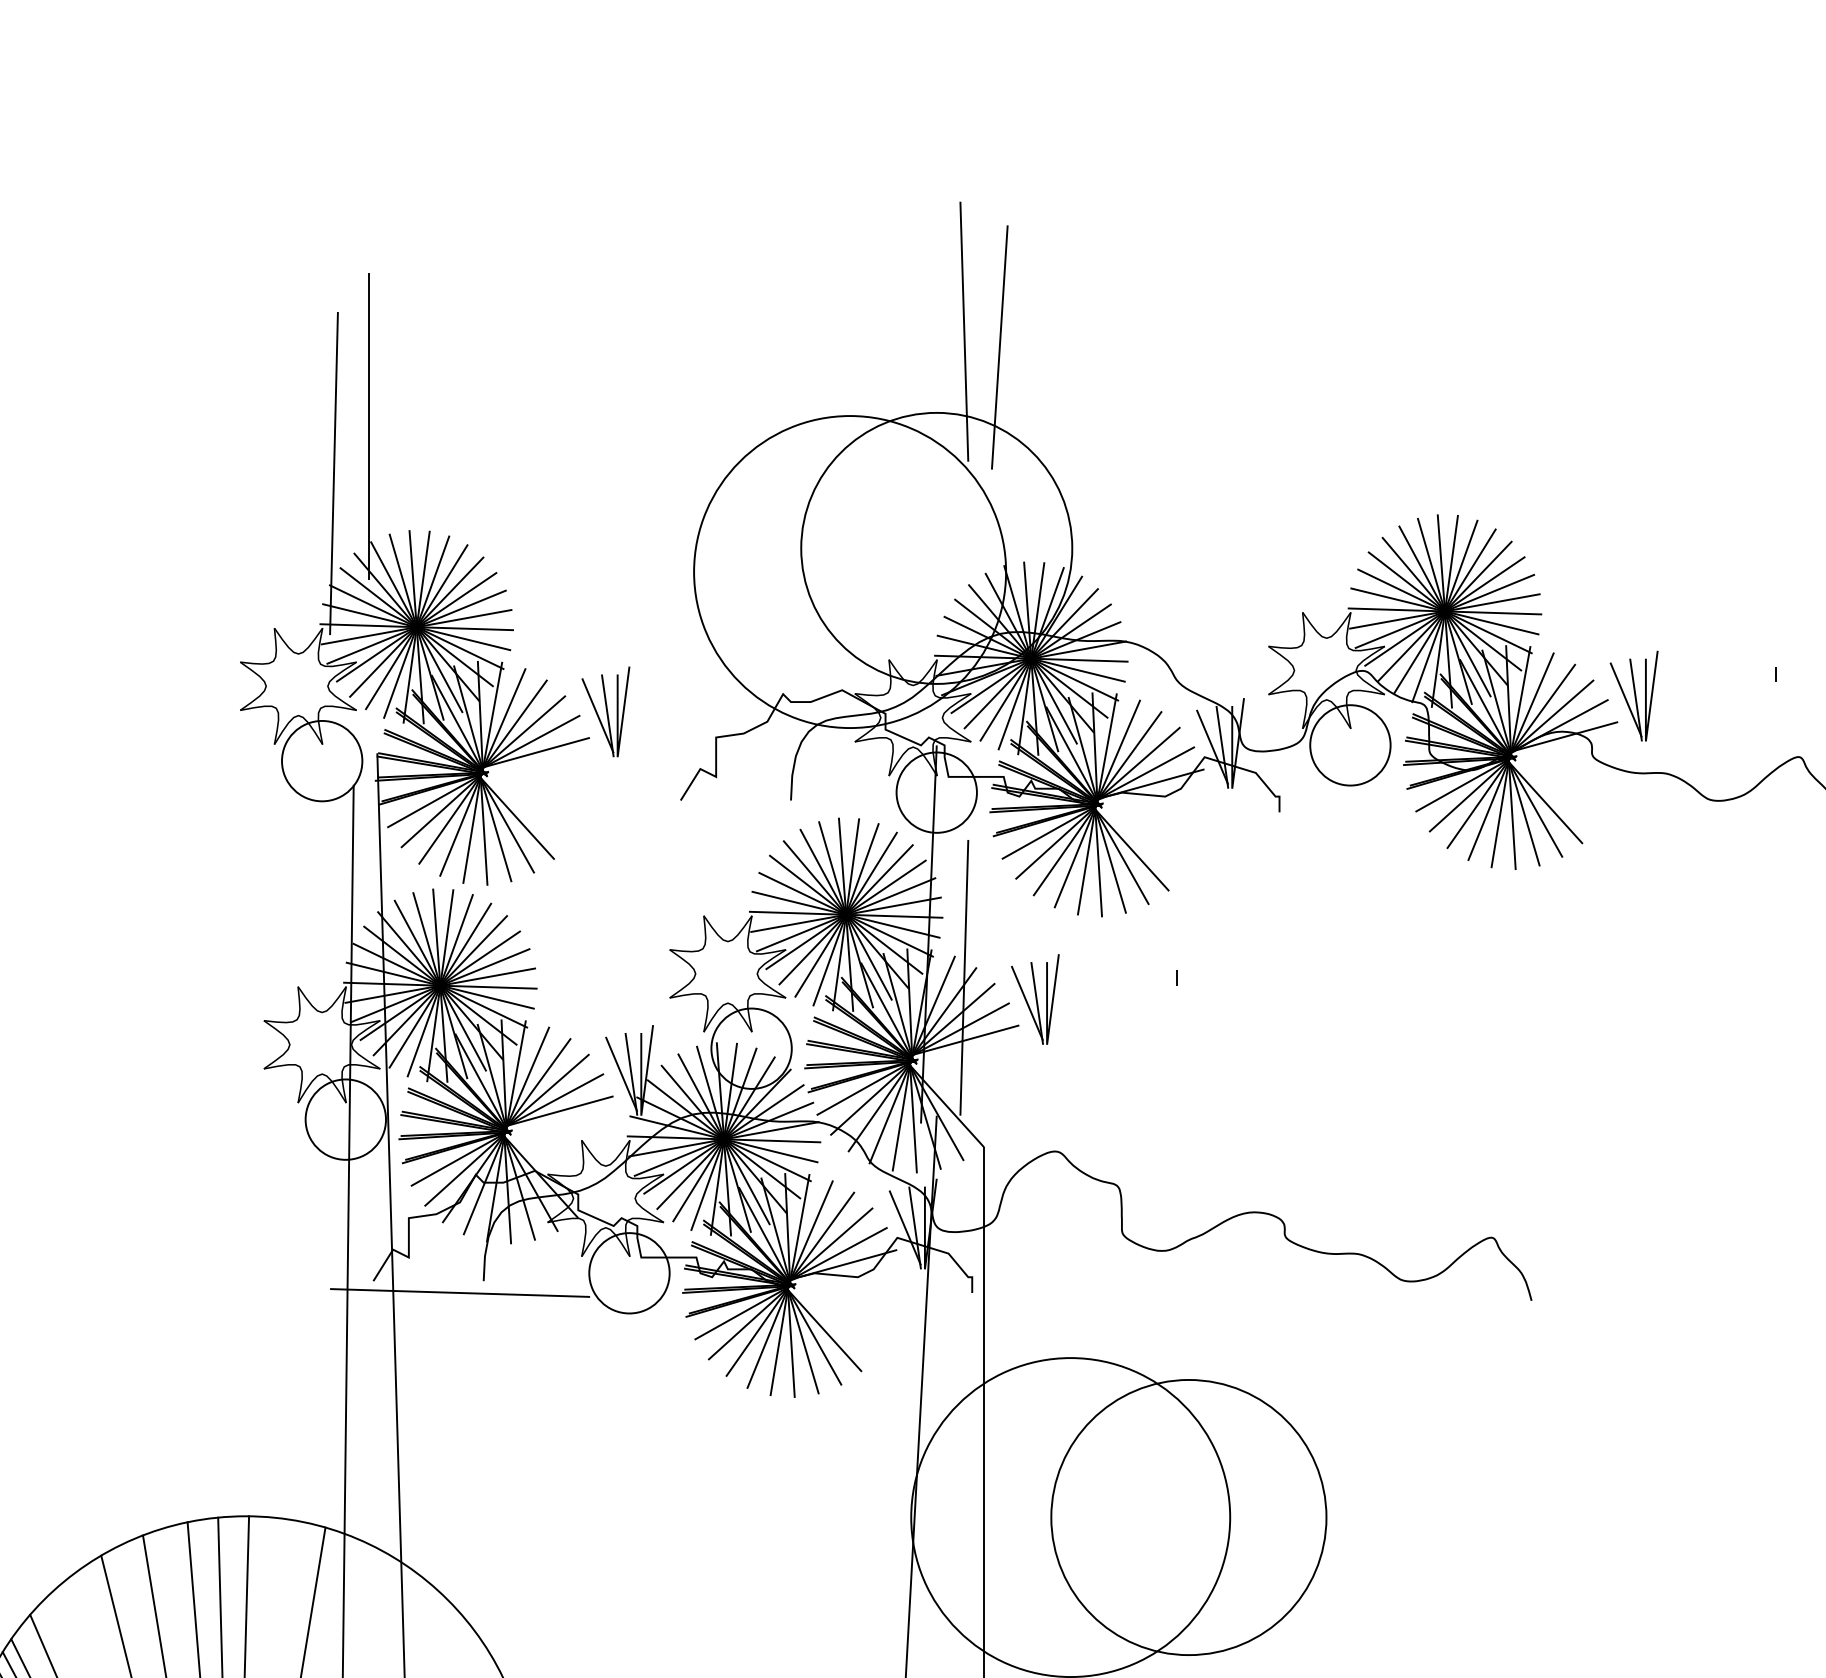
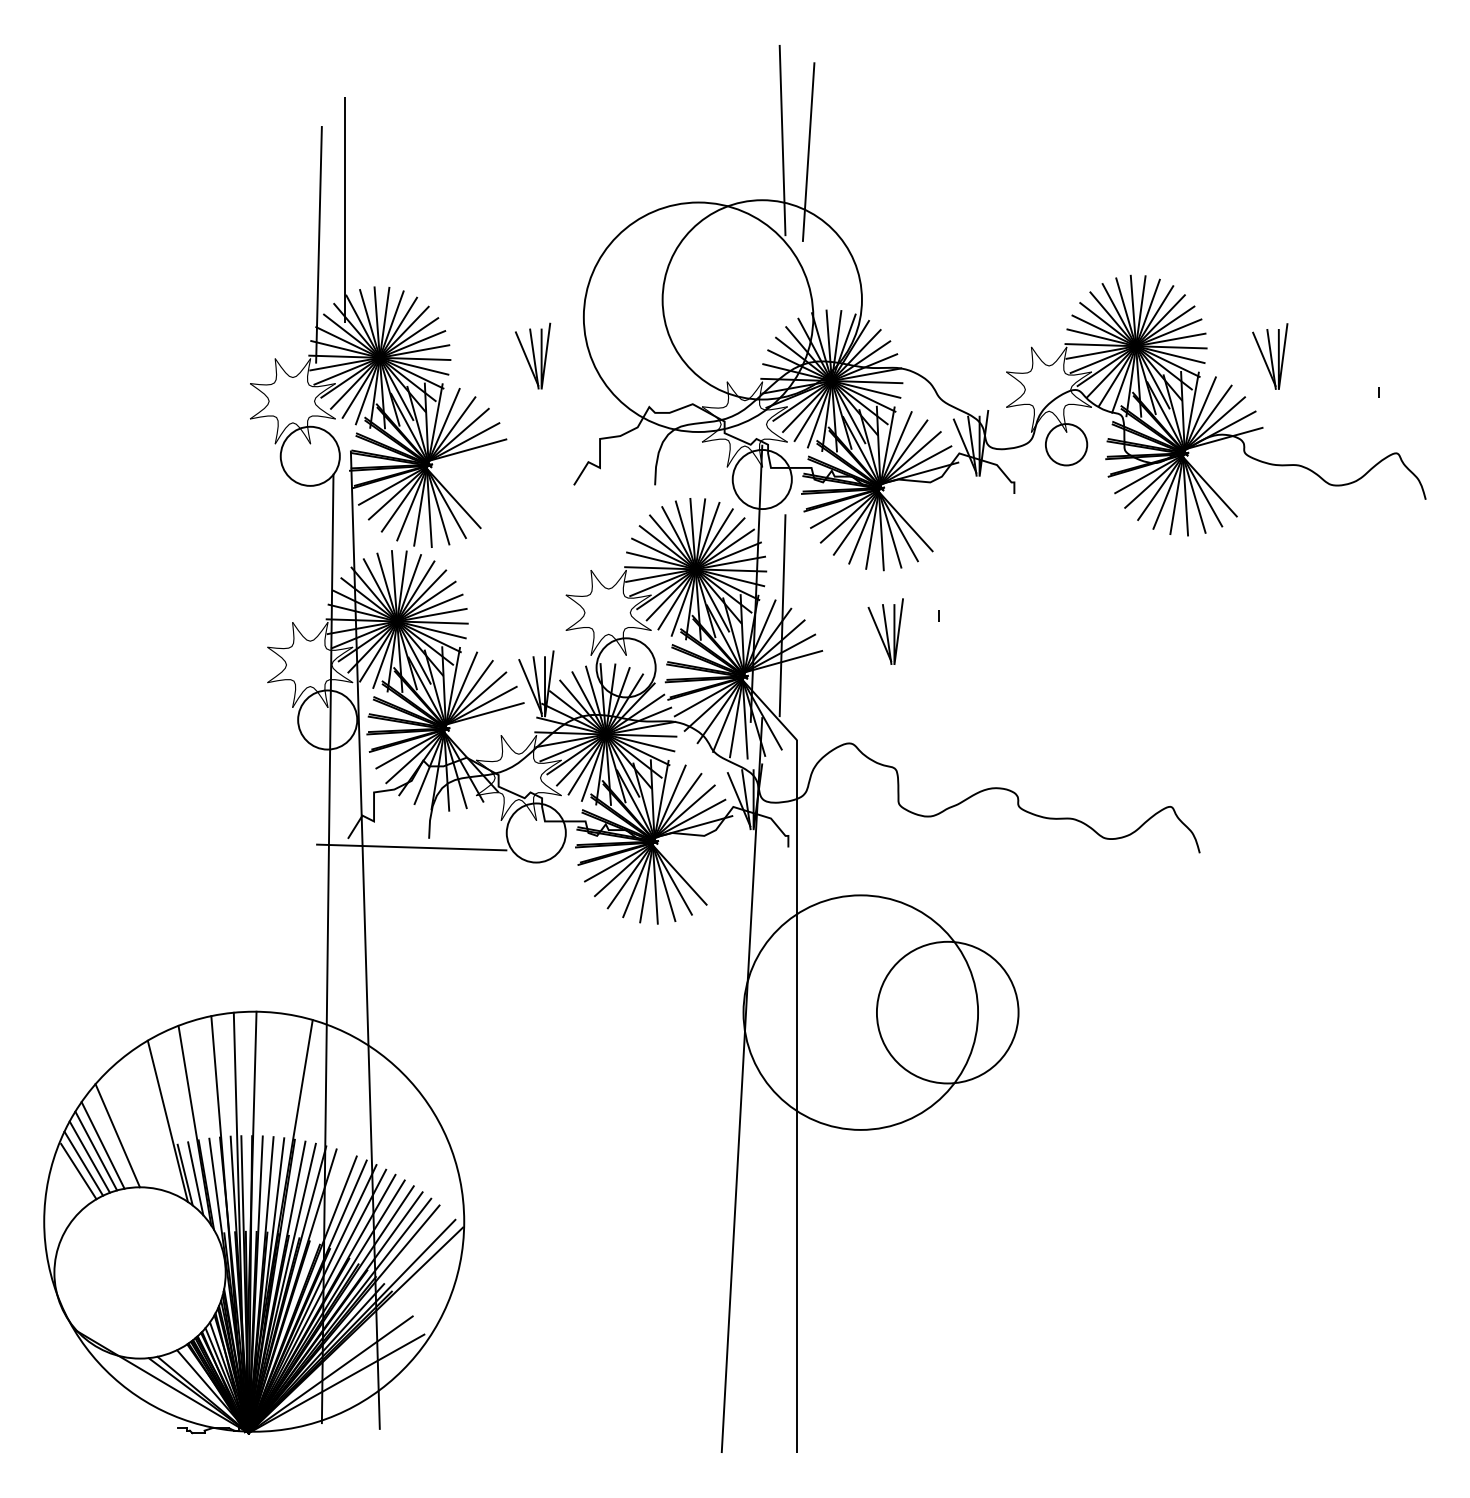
part: (1634, 696) -> (1270, 356), moved
part: (606, 711) -> (533, 355), moved
circle: (1350, 745) -> (1066, 444), size x0.7
part: (1034, 999) -> (885, 631), moved
circle: (1188, 1517) -> (947, 1012), size x0.7

